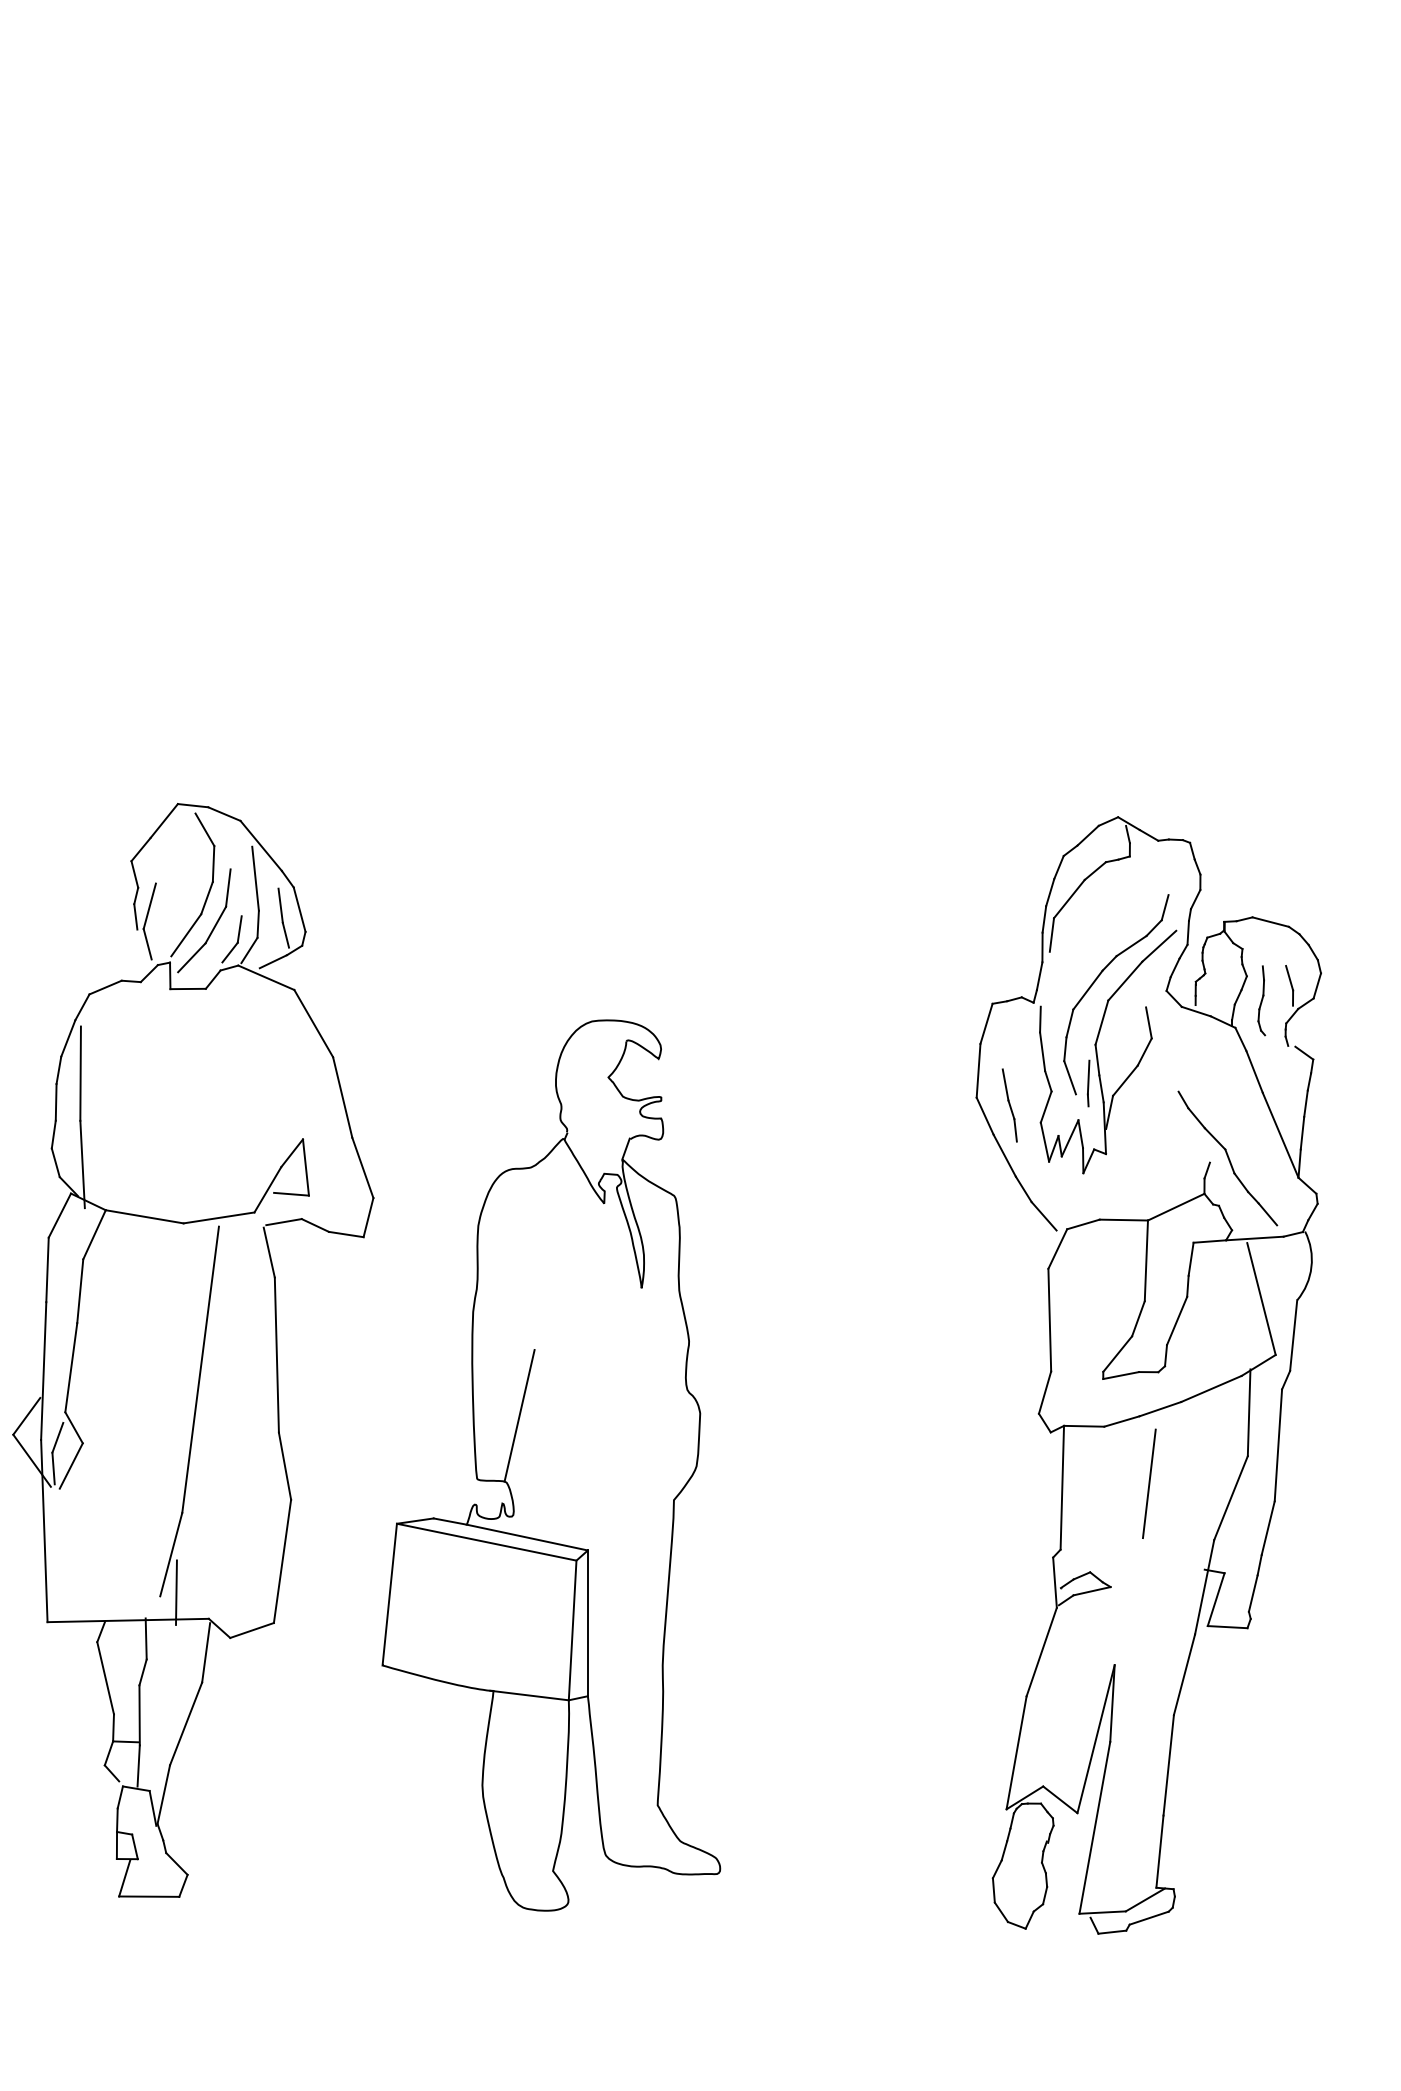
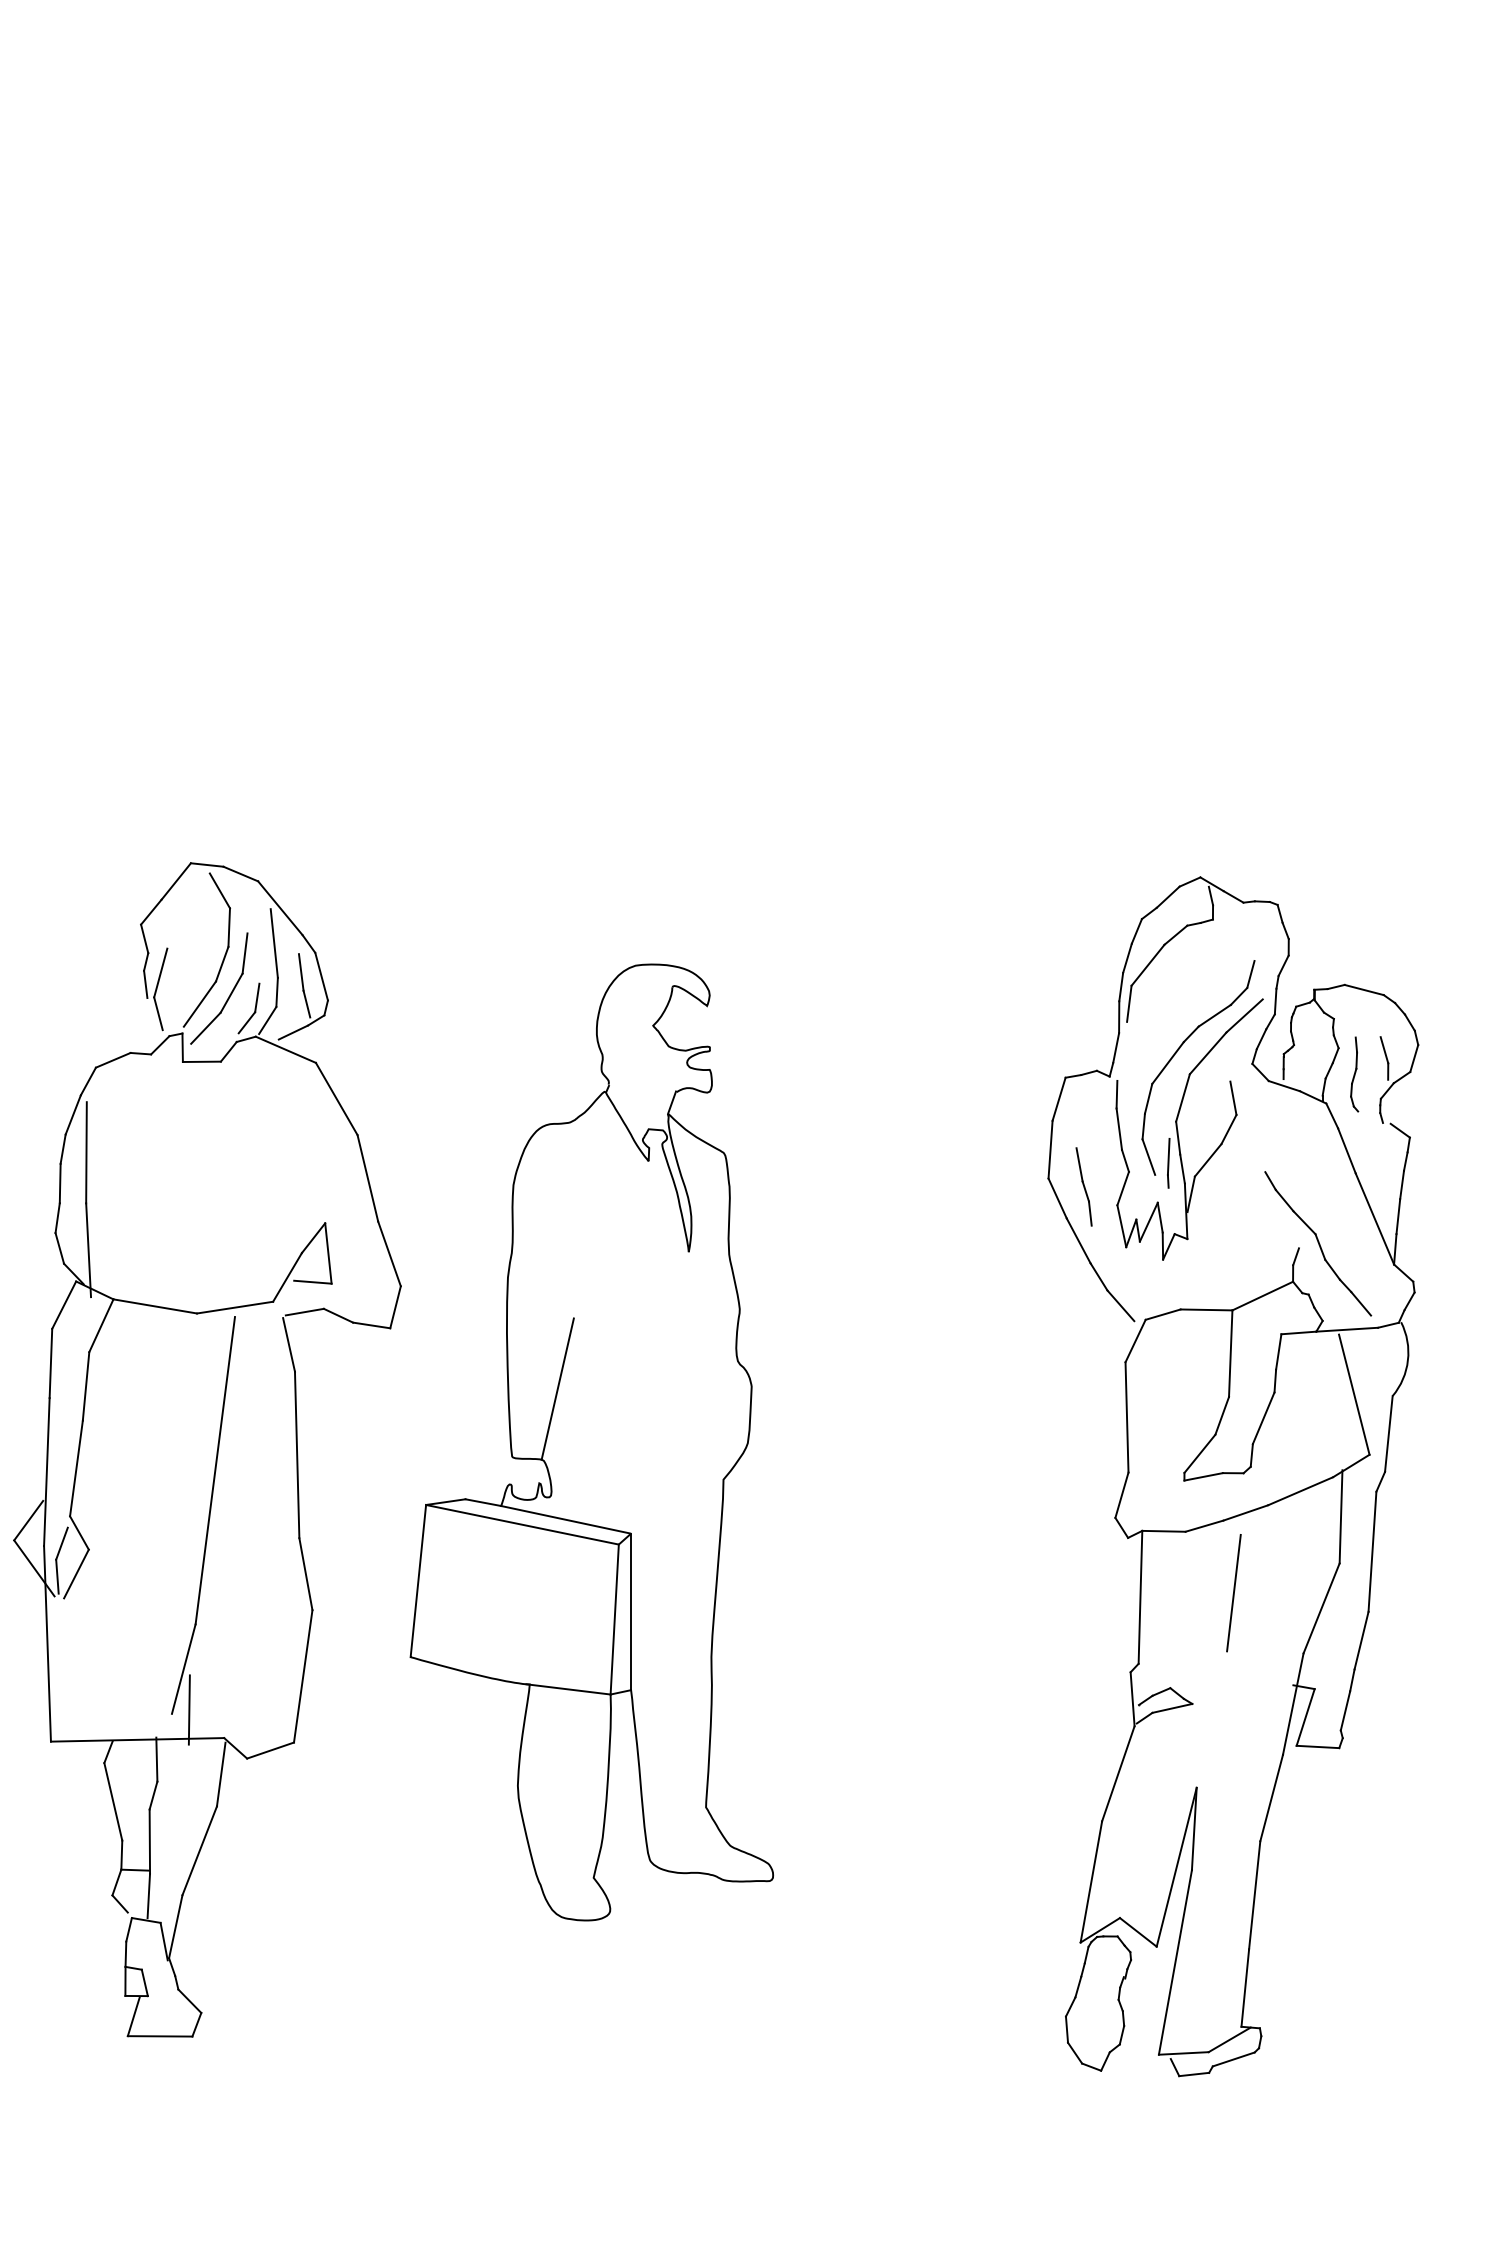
part: (551, 1465) -> (591, 1442), moved

